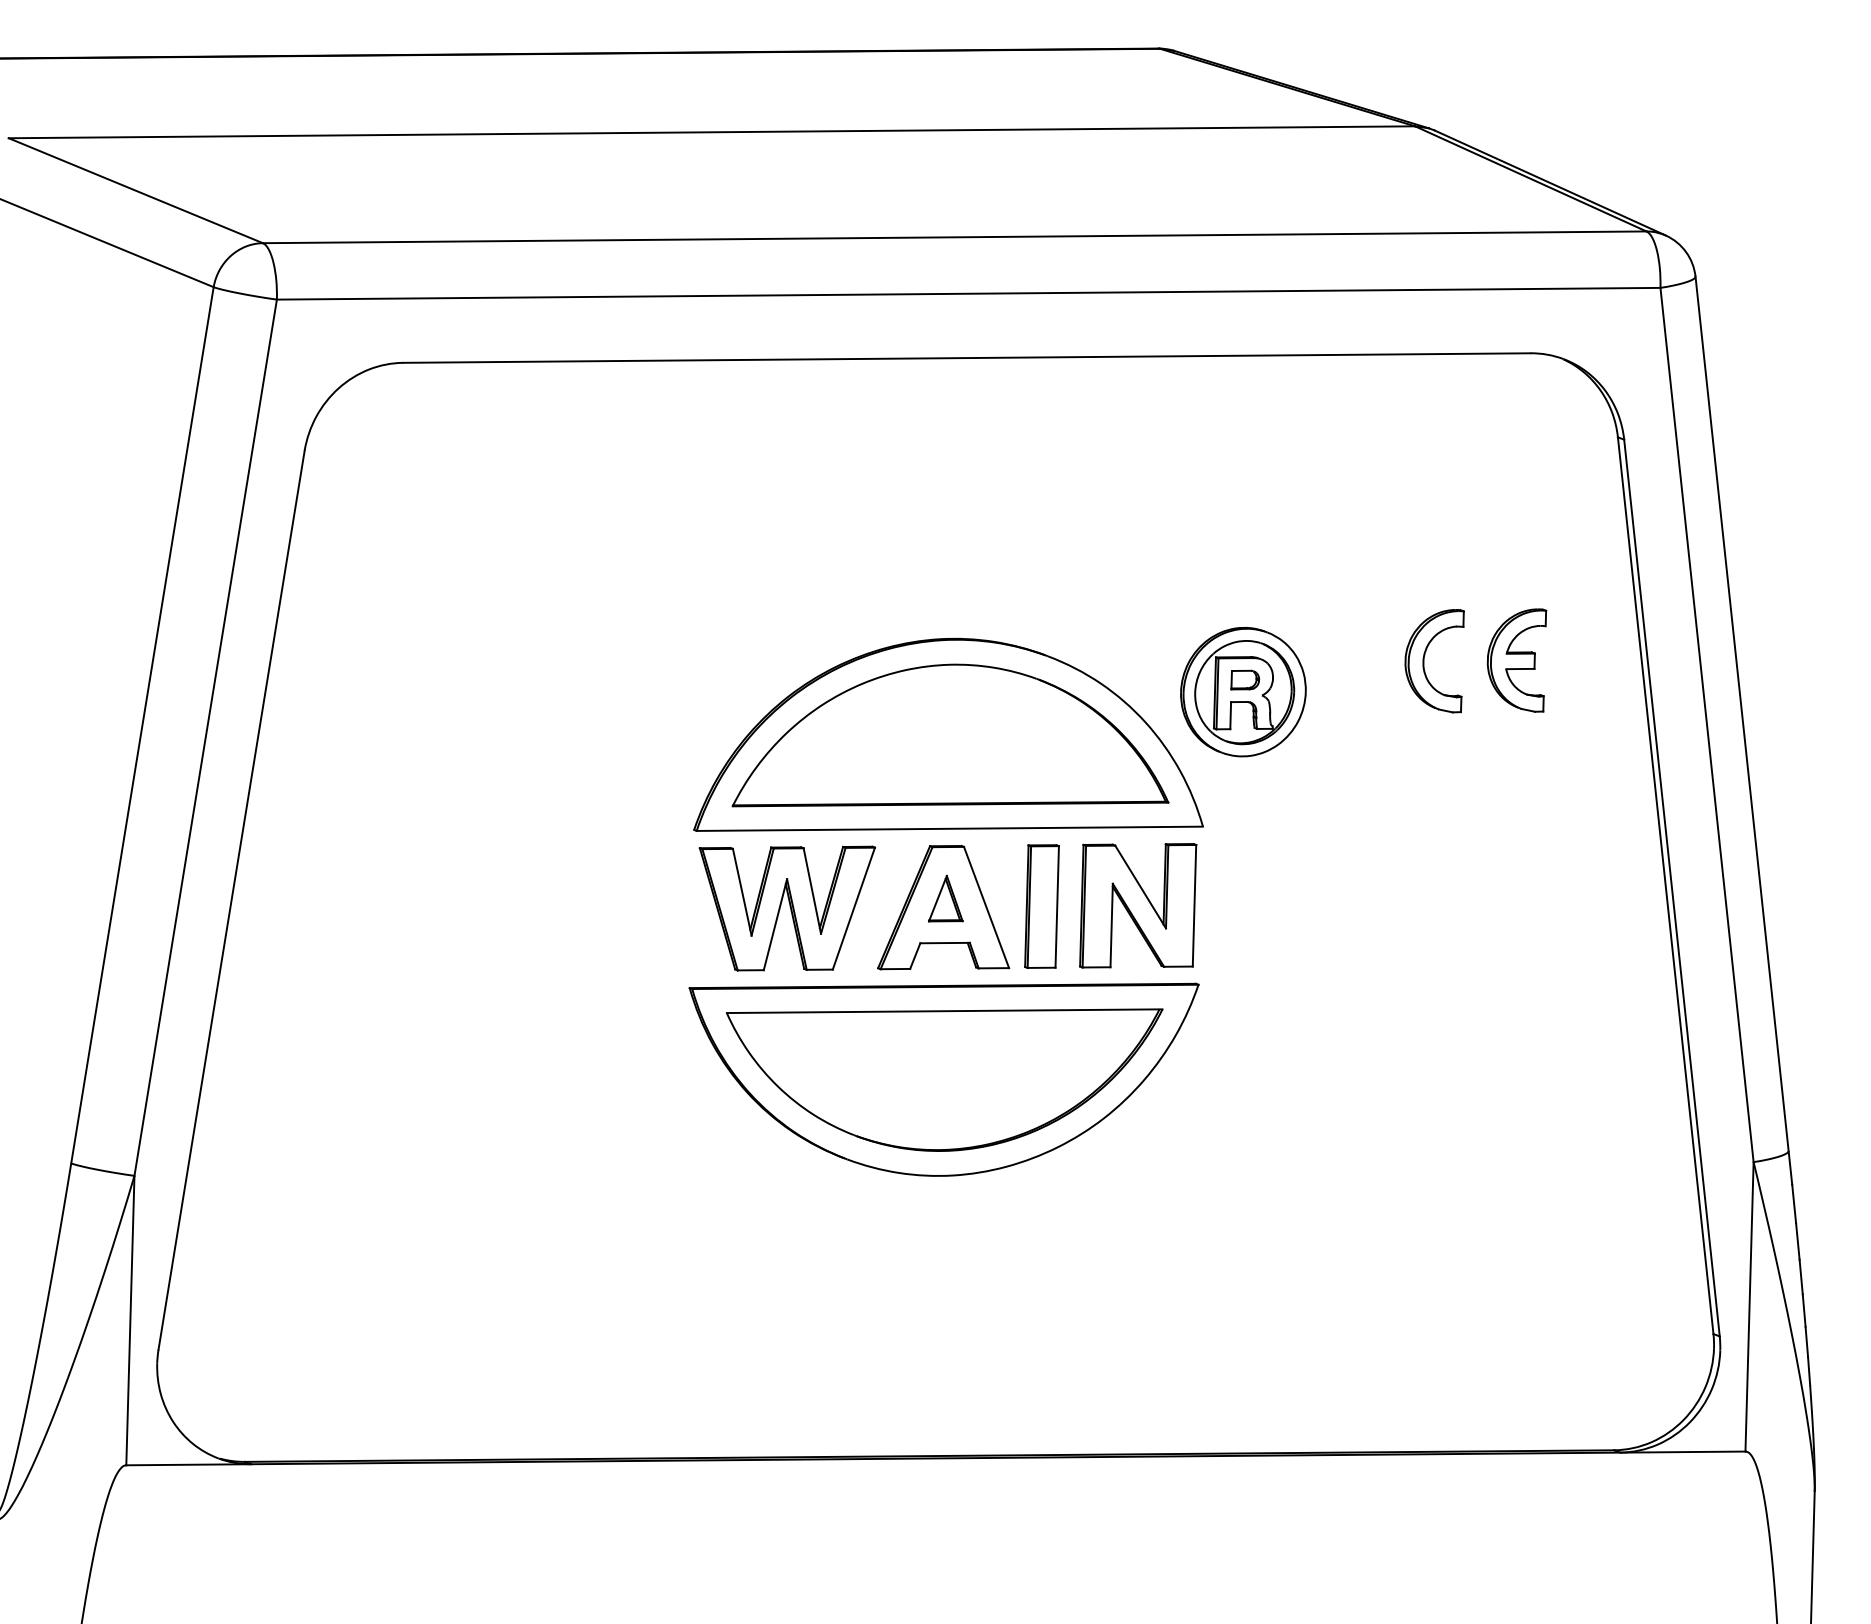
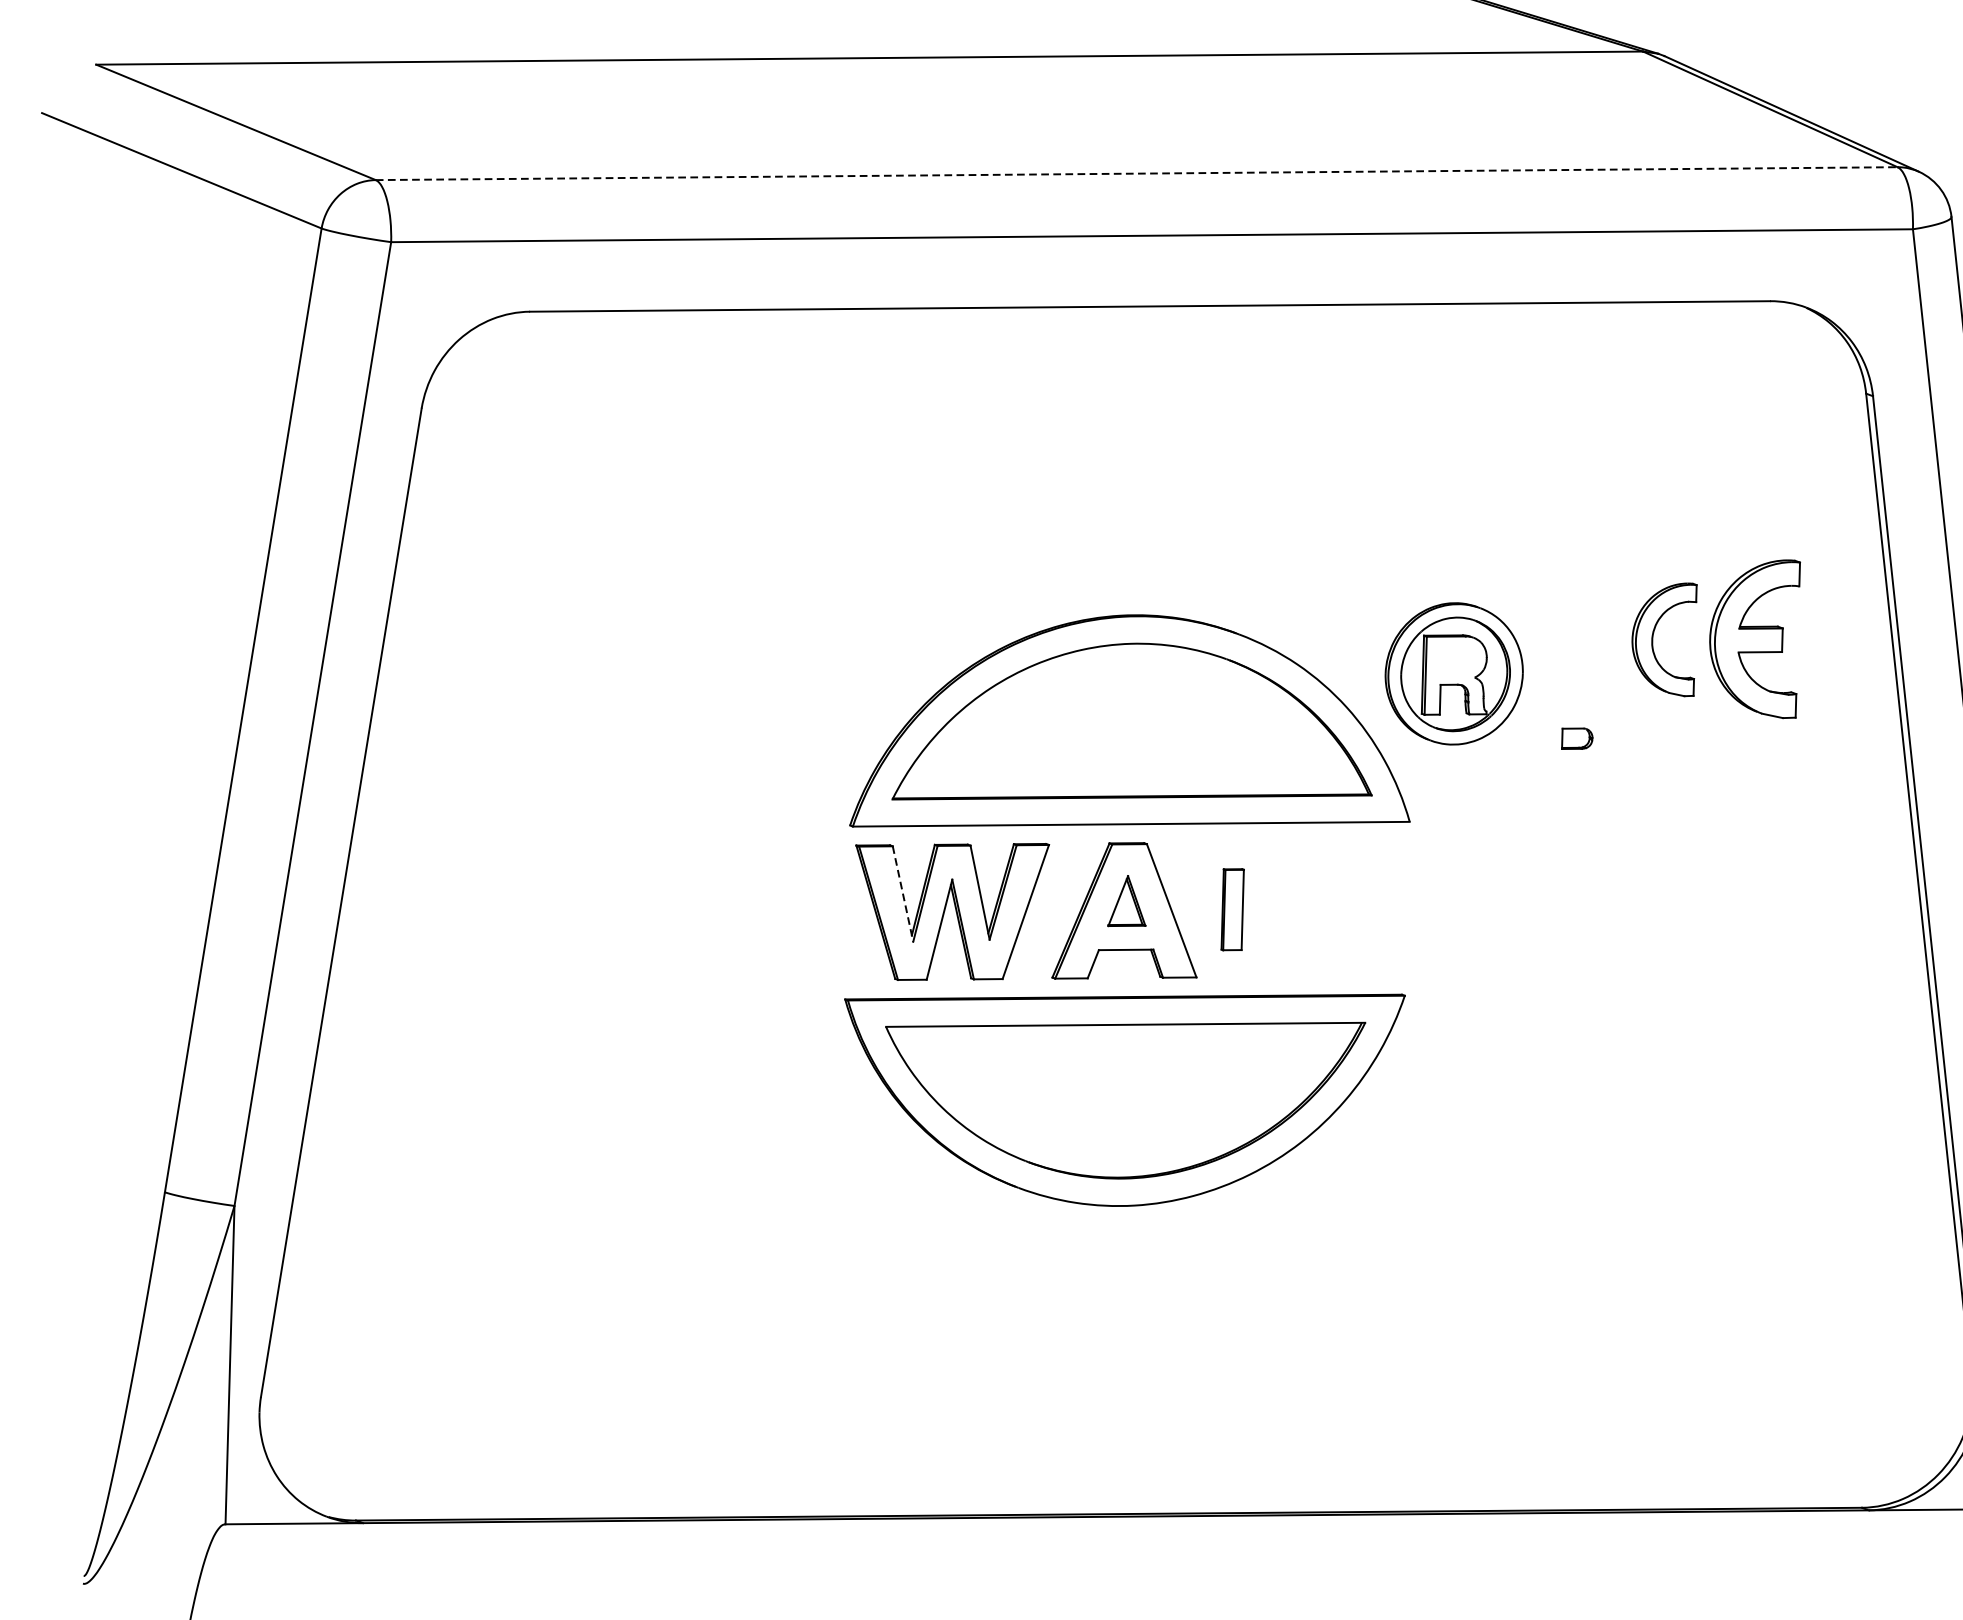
line: (954, 237) -> (1136, 173), solid -> dashed
part: (1516, 660) -> (1754, 639), size x1.4
part: (1245, 679) -> (1577, 738), moved
line: (742, 892) -> (903, 894), solid -> dashed
part: (1138, 905) -> (1338, 908), removed
part: (1041, 906) -> (1232, 909), size x0.6

